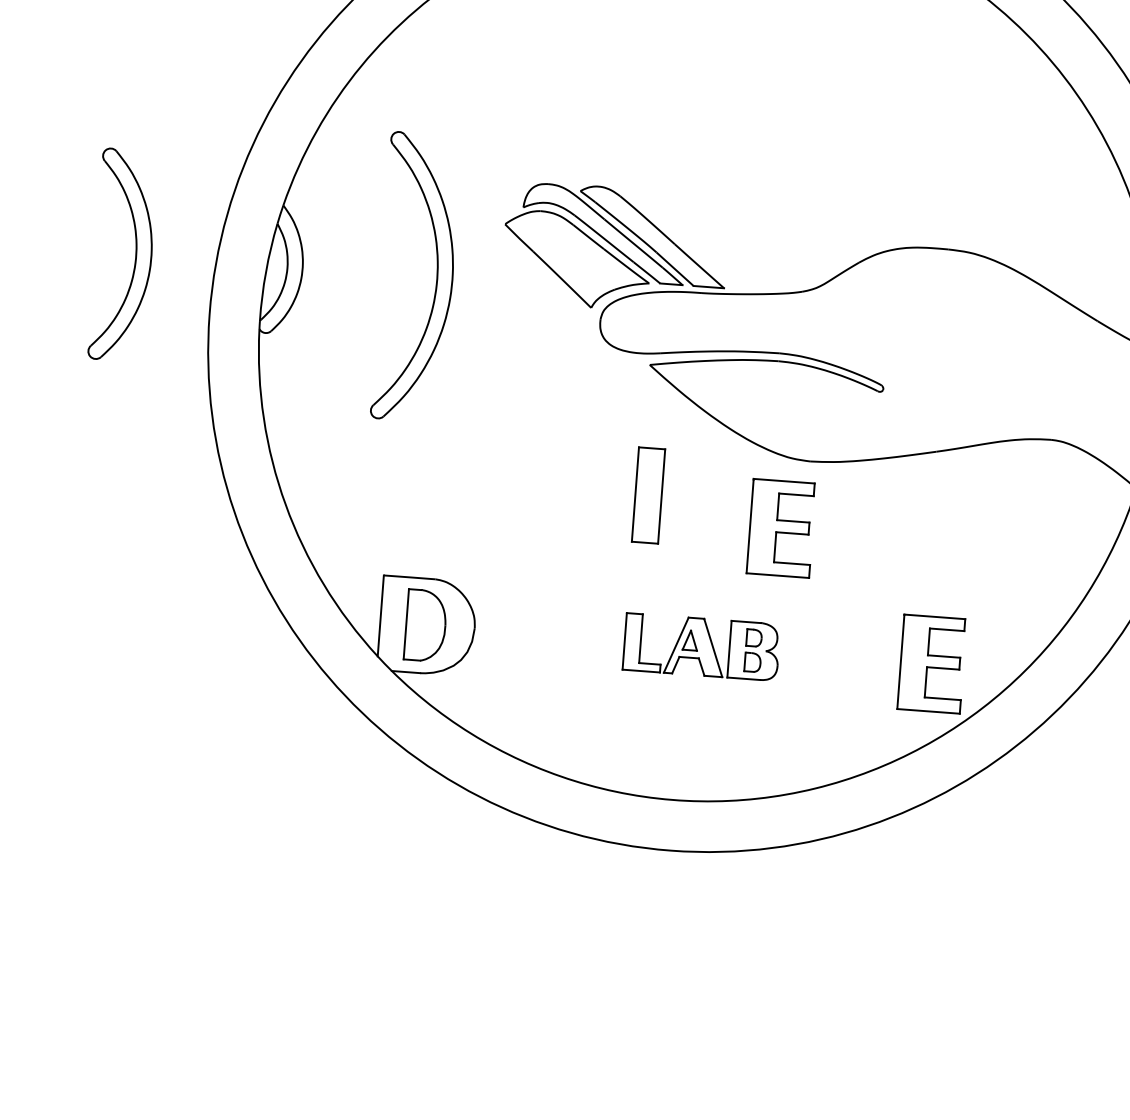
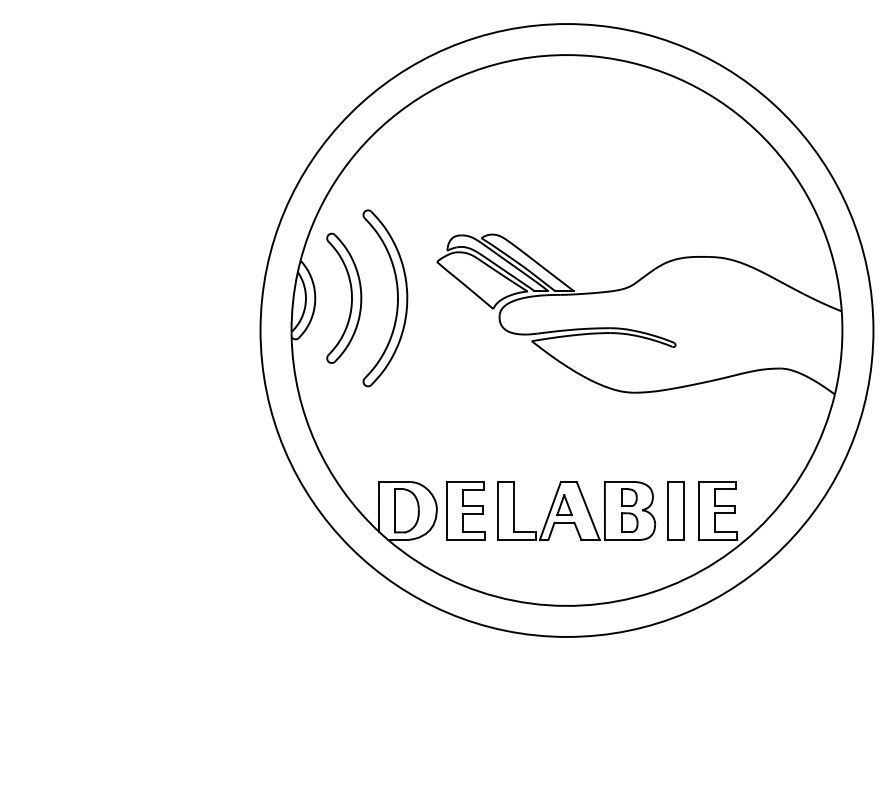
part: (135, 254) -> (351, 297), moved
part: (647, 494) -> (675, 510), moved
part: (781, 527) -> (465, 510), moved
part: (701, 647) -> (576, 511), size x1.67

